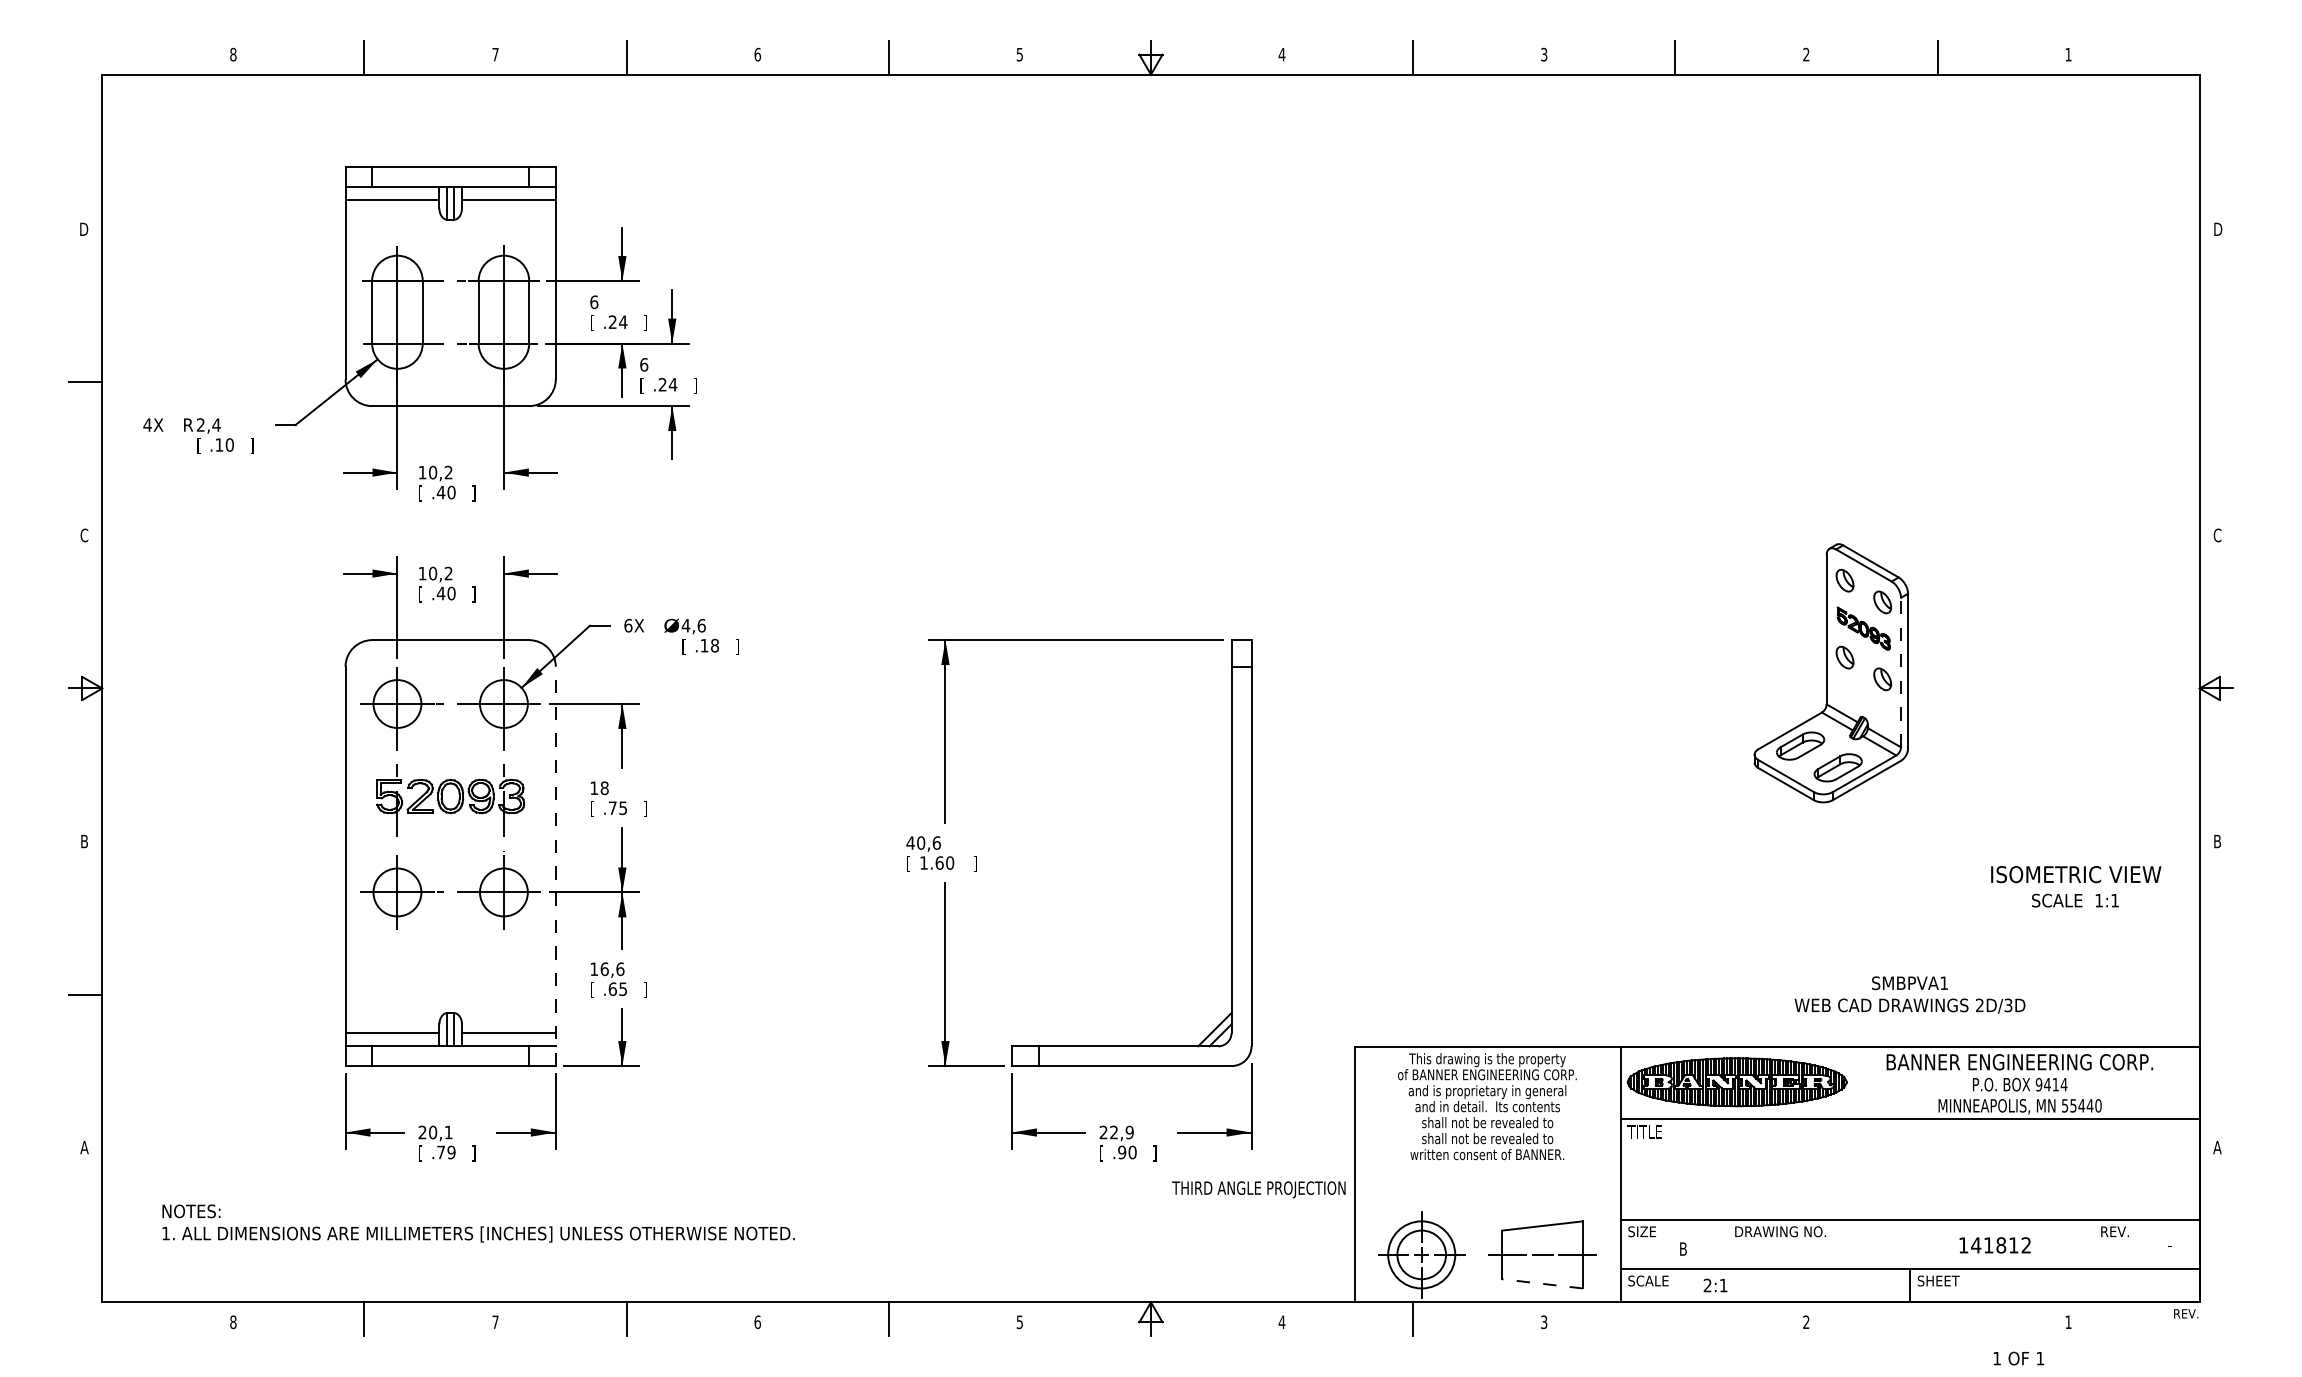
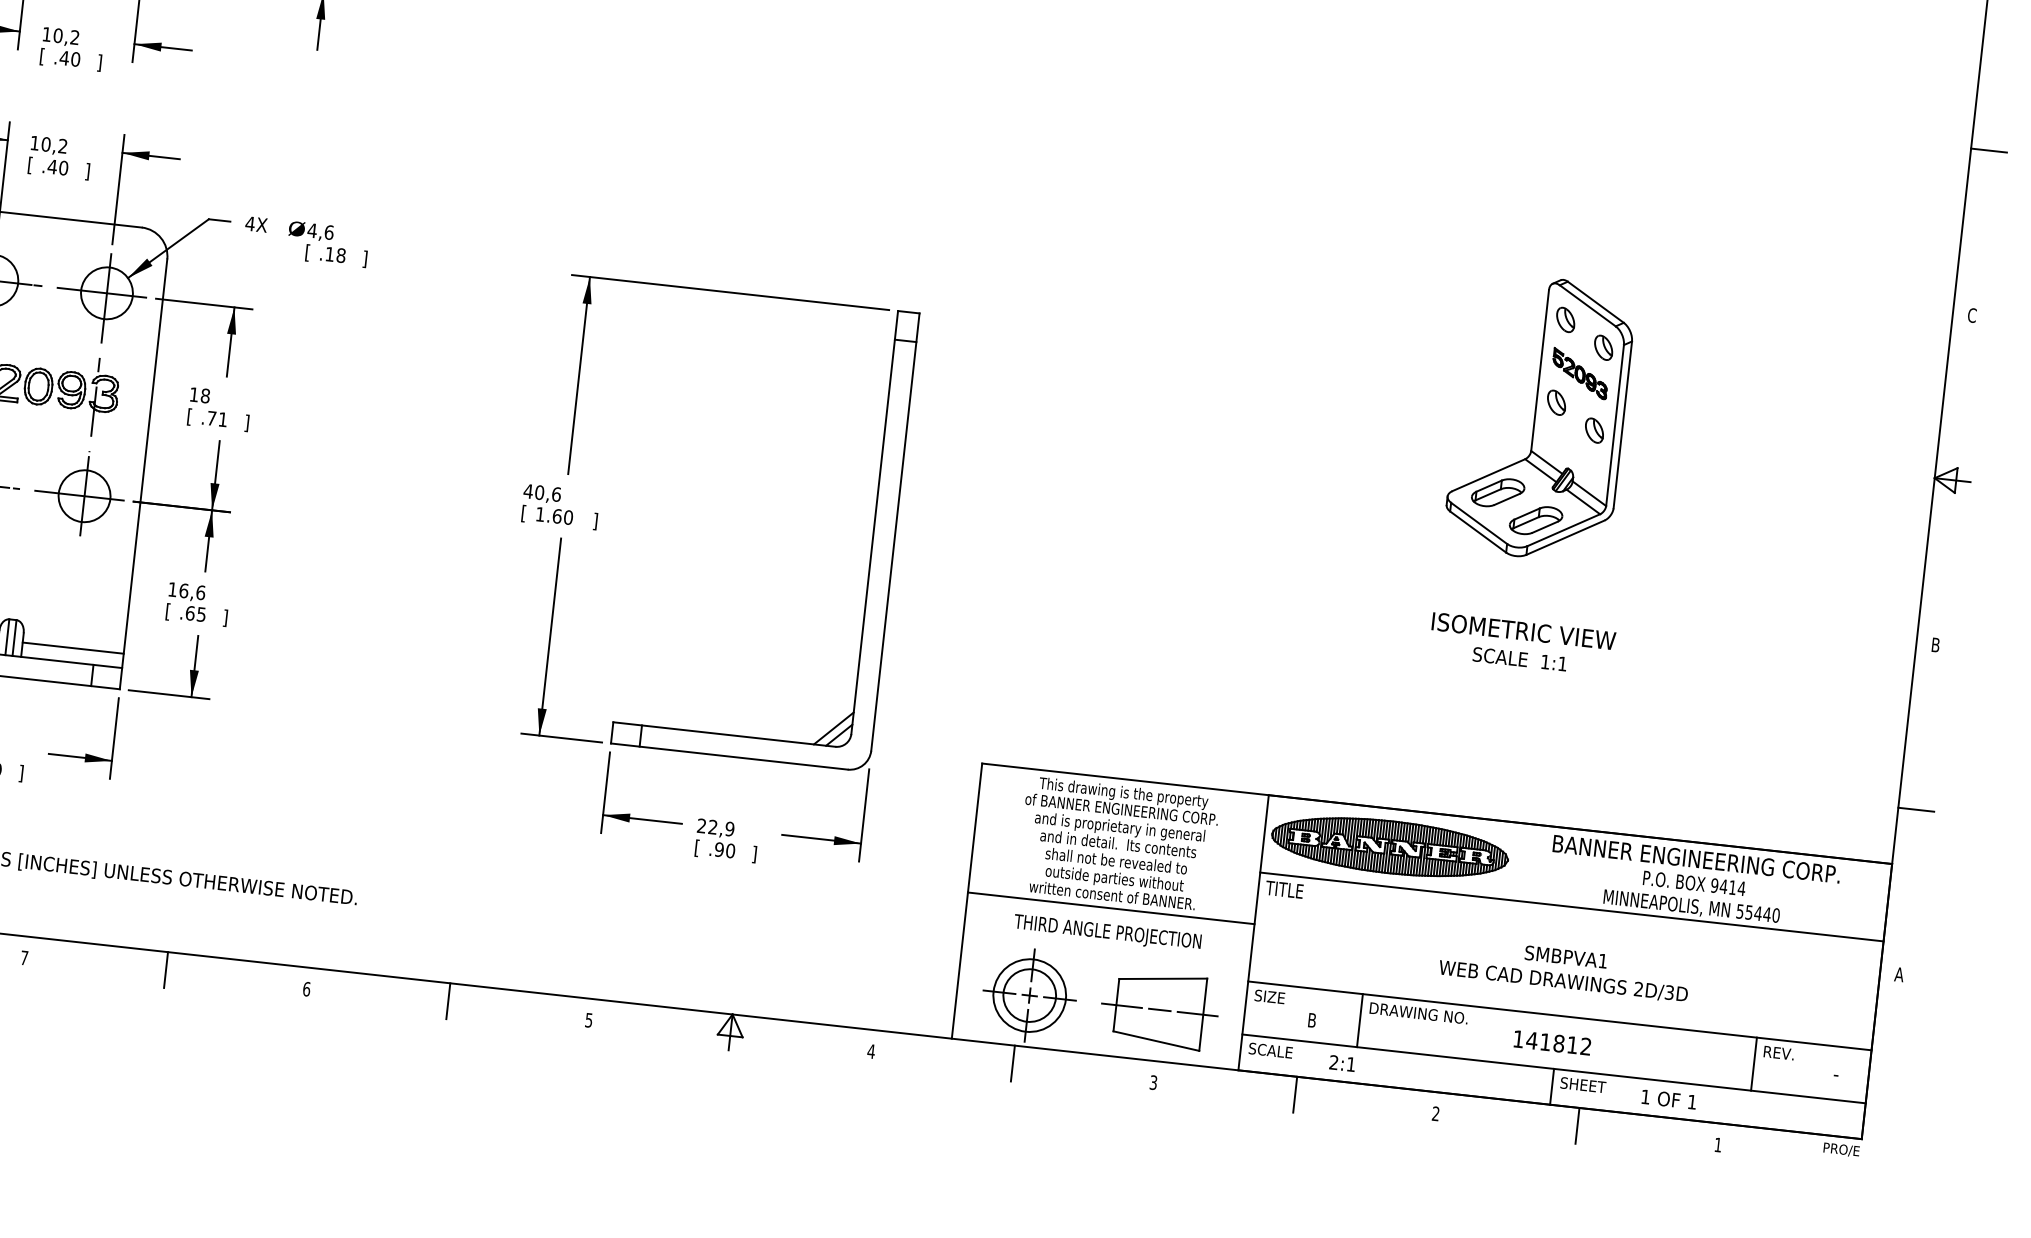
line: (2215, 382) -> (1988, 150), added
text: (628, 625) -> (250, 223), 6X -> 4X
line: (1901, 672) -> (1615, 425), dashed -> solid
text: (622, 808) -> (222, 419), .75 -> .71
line: (555, 866) -> (143, 474), dashed -> solid
text: (2076, 886) -> (1522, 644), moved
text: (1909, 994) -> (1564, 969), moved
line: (2215, 994) -> (1915, 809), added
text: (1487, 1139) -> (1114, 879), shall not be revealed to -> outside parties without
line: (1487, 1166) -> (1111, 908), added
text: (1258, 1189) -> (1107, 932), moved
line: (1727, 1244) -> (1360, 1020), added
line: (2093, 1244) -> (1754, 1064), added
text: (1994, 1245) -> (1551, 1042), moved
line: (1542, 1283) -> (1156, 1040), dashed -> solid
text: (2181, 1314) -> (1840, 1150), REV. -> PRO/E
line: (1675, 1318) -> (1295, 1094), added
line: (1937, 1318) -> (1577, 1125), added
text: (2018, 1358) -> (1668, 1099), moved

